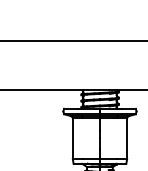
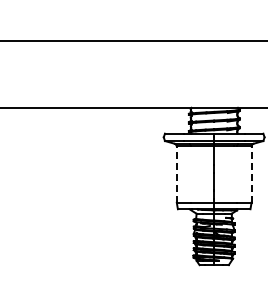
line: (72, 138) -> (176, 174), solid -> dashed
line: (127, 138) -> (251, 174), solid -> dashed

